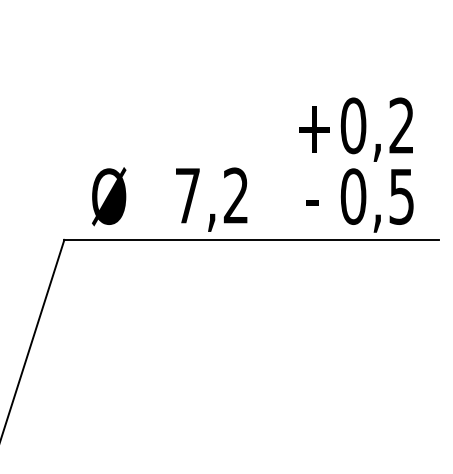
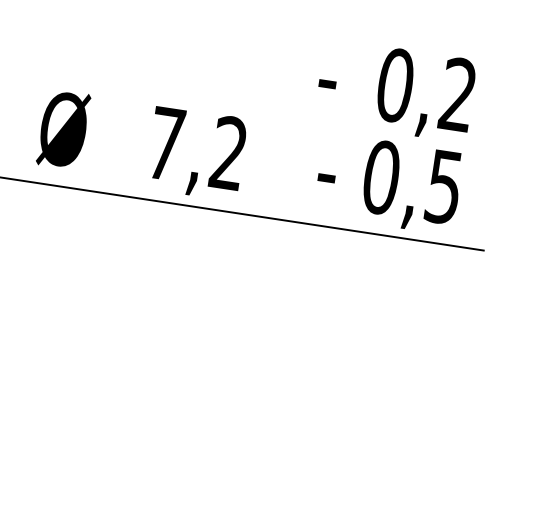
text: (312, 129) -> (341, 82), + -> -

